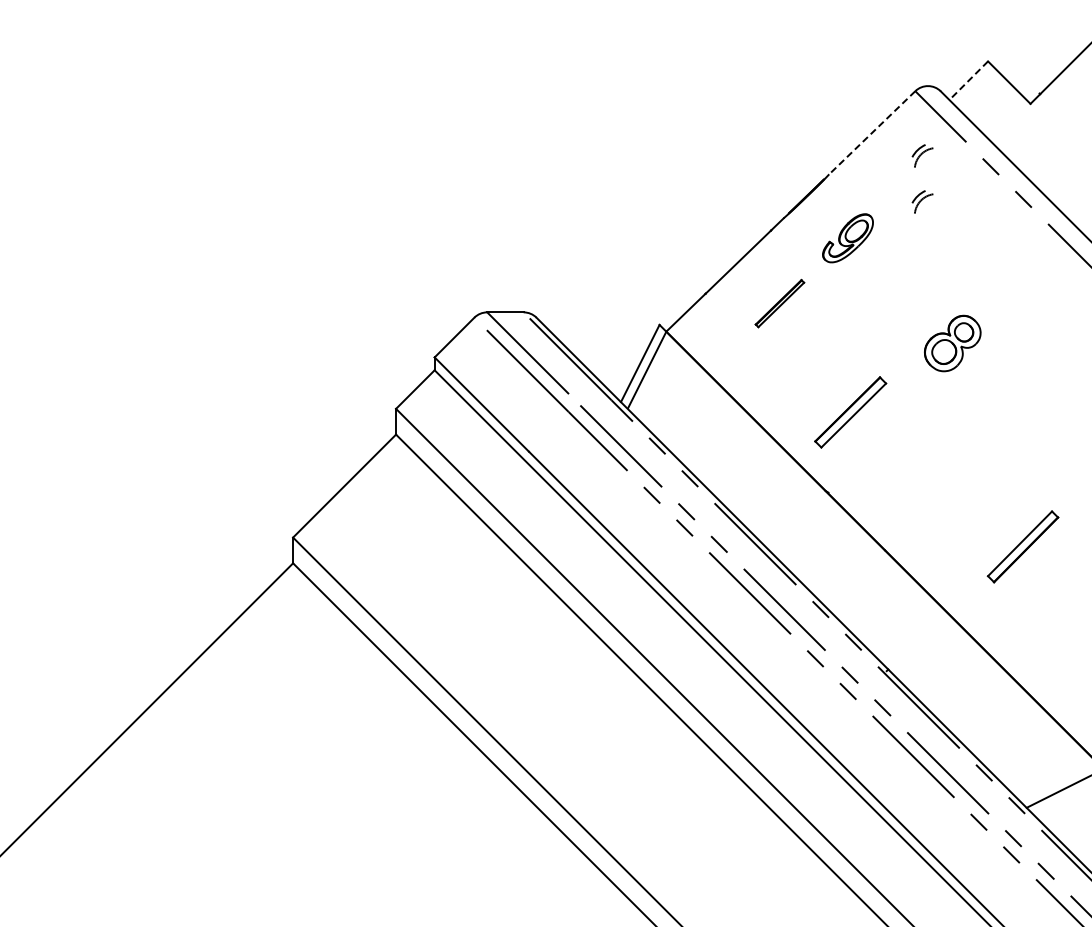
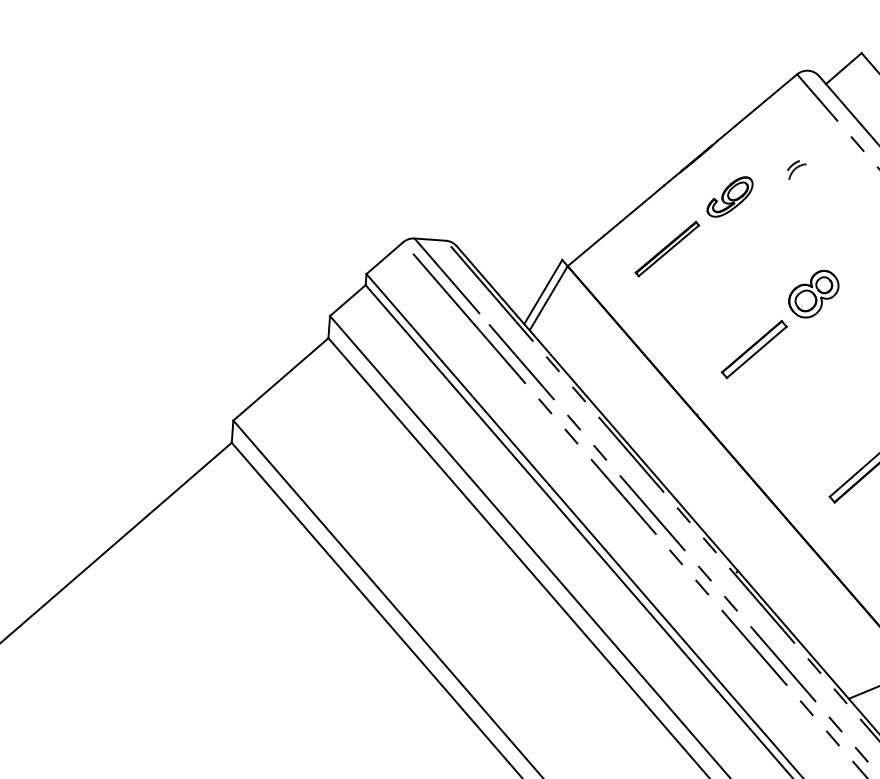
line: (968, 81) -> (843, 69), dashed -> solid
line: (872, 132) -> (757, 107), dashed -> solid
part: (922, 155) -> (799, 130), removed
part: (779, 303) -> (666, 248), size x1.43
part: (850, 412) -> (754, 349), moved

